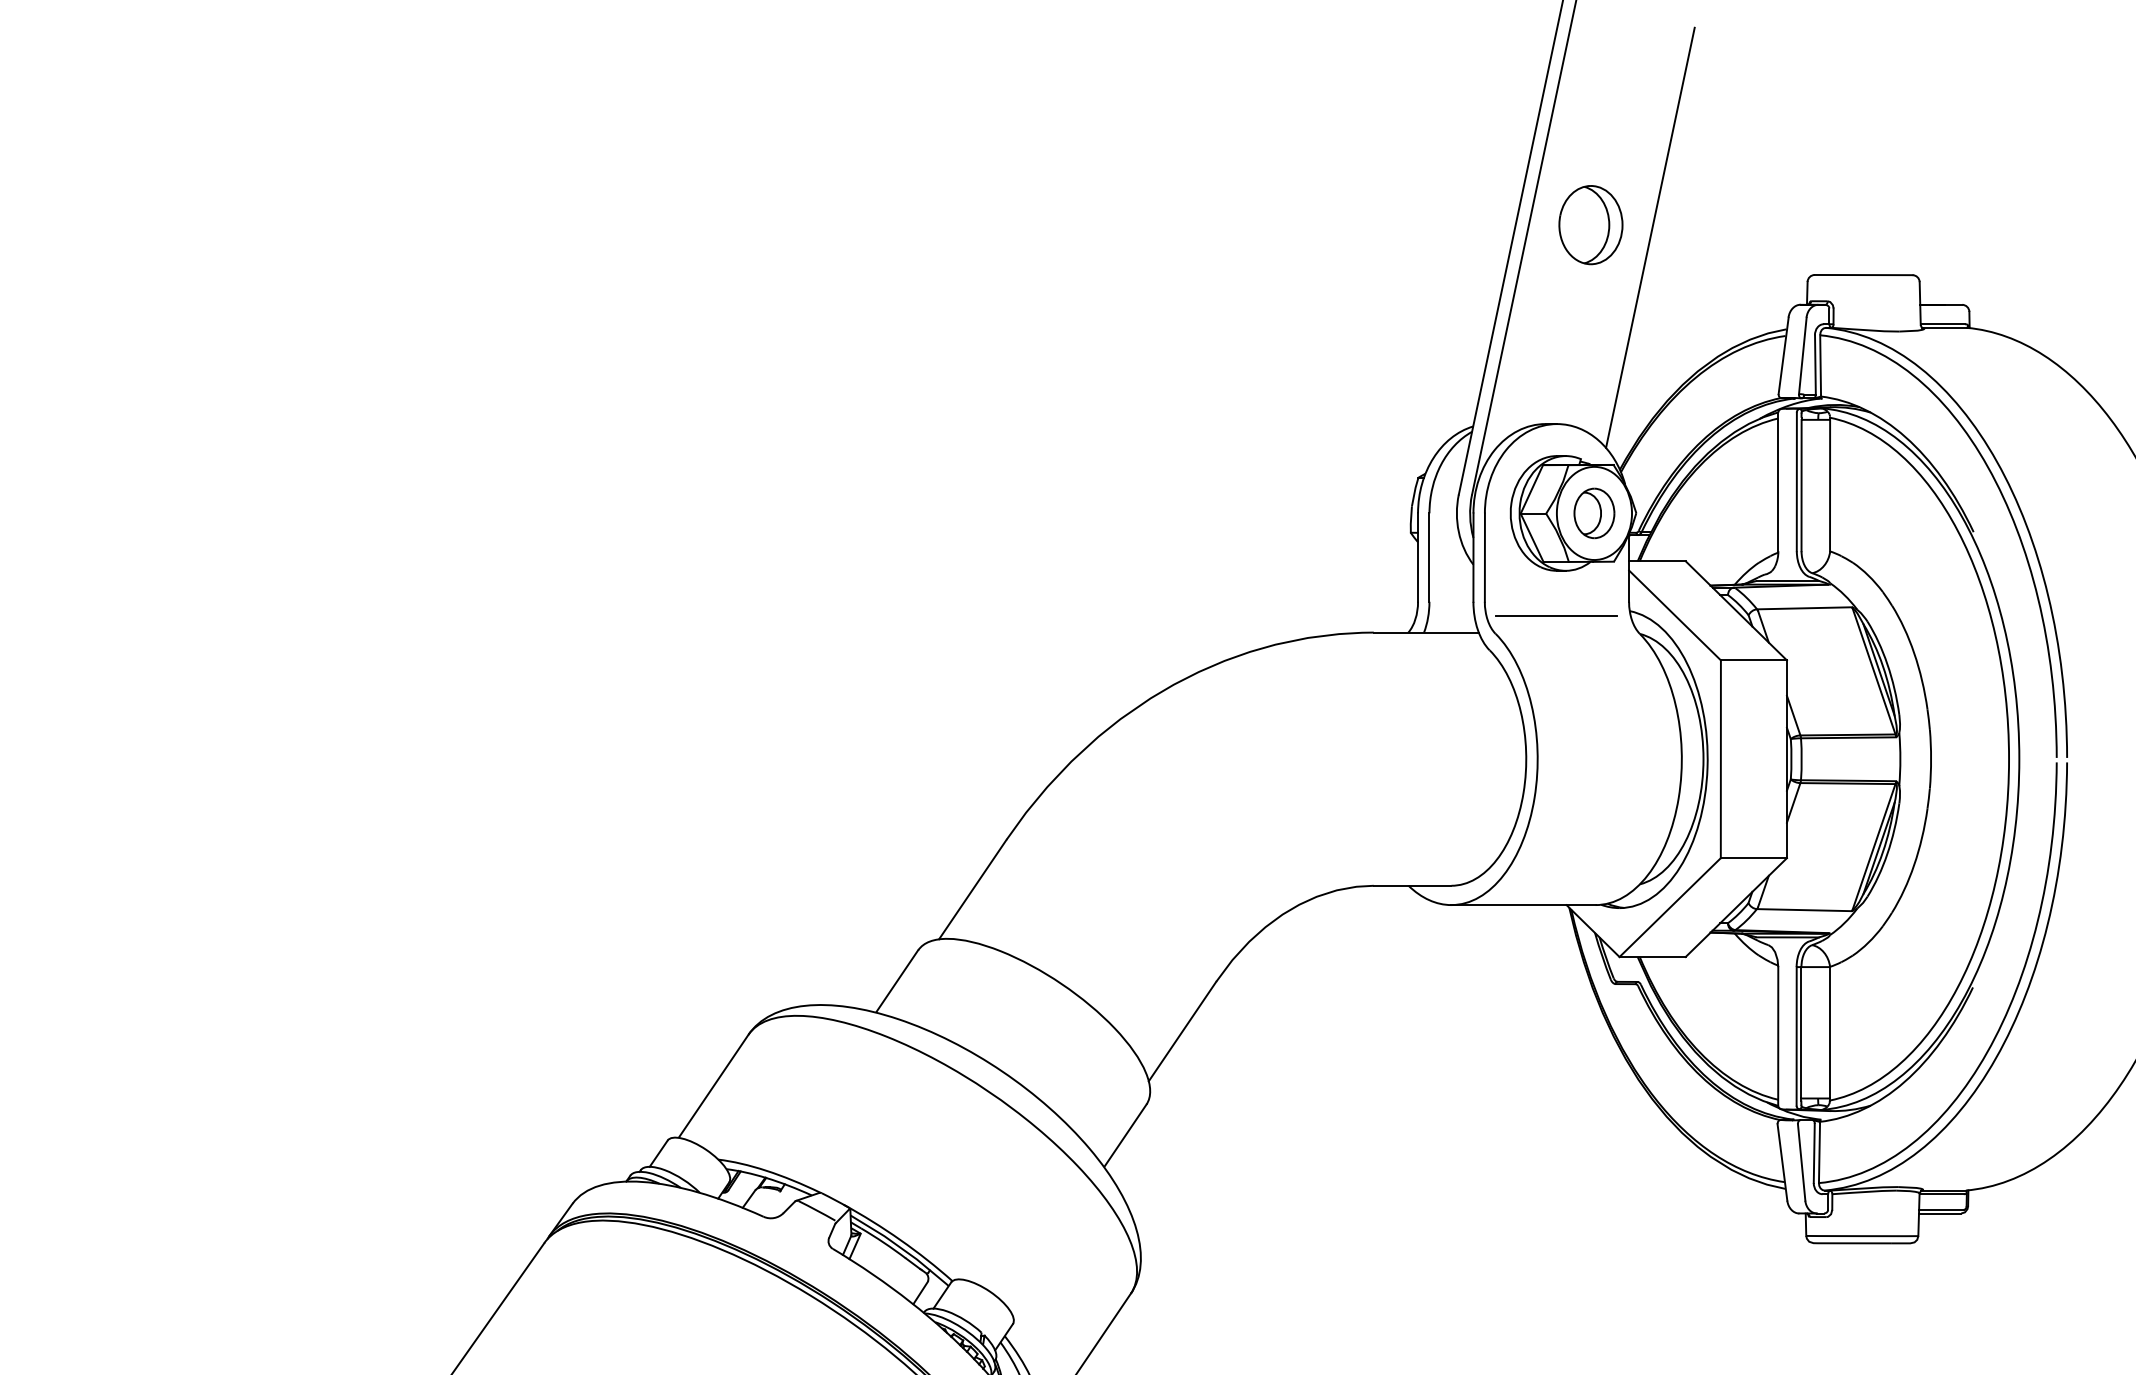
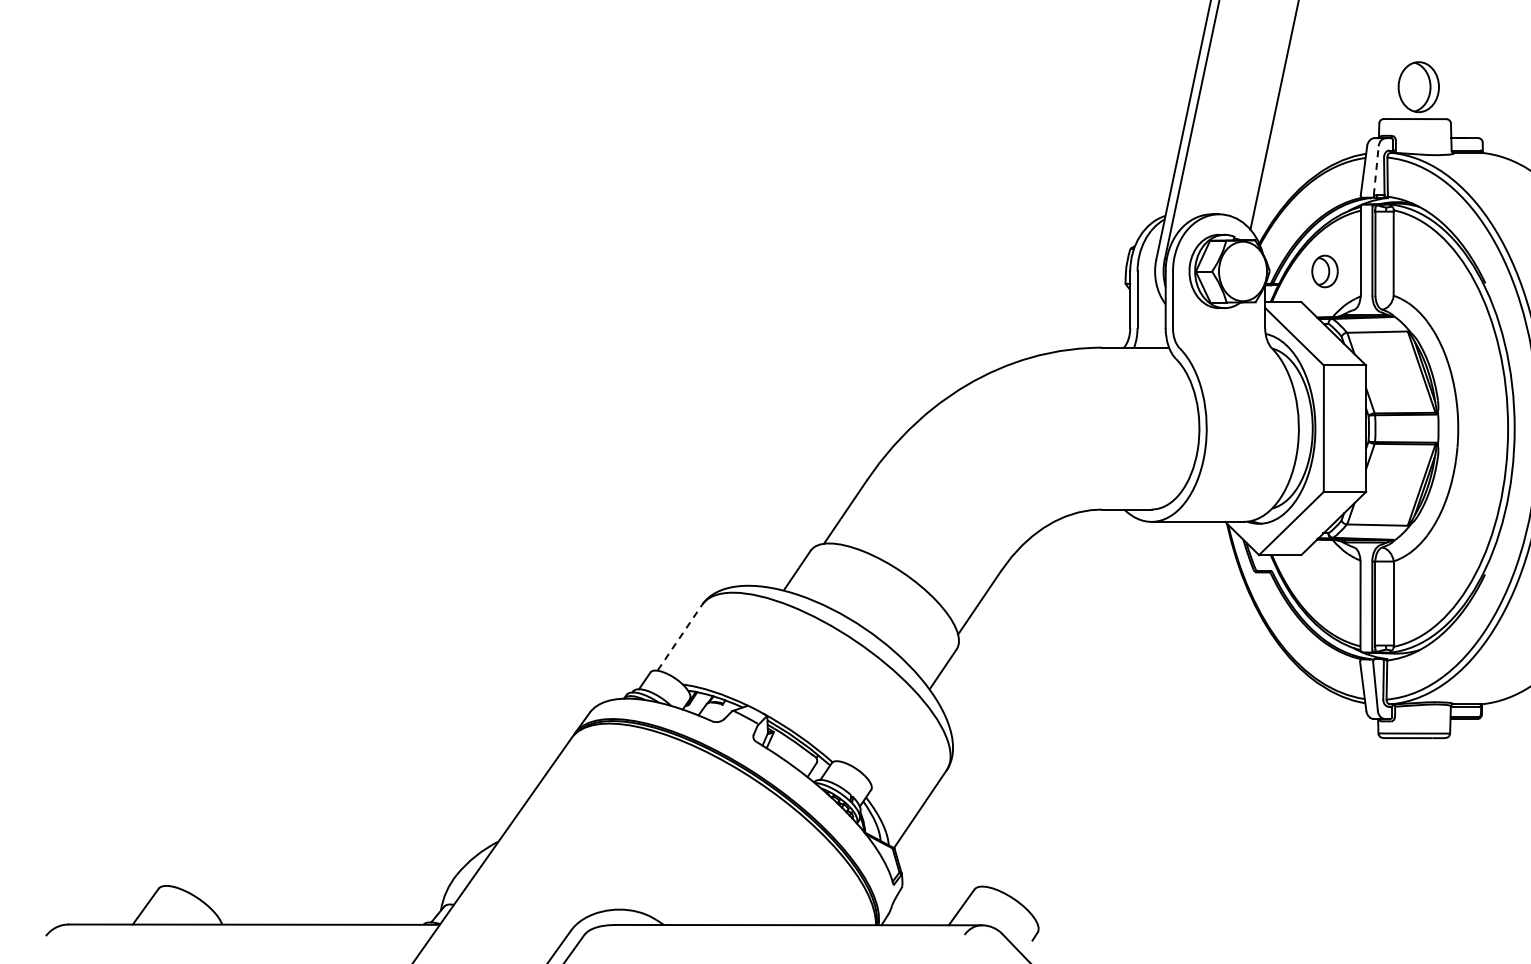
part: (1590, 224) -> (1418, 86), moved
line: (1803, 355) -> (1376, 170), solid -> dashed
part: (1593, 513) -> (1324, 271), moved
line: (1556, 616) -> (1218, 337), removed
line: (714, 1085) -> (680, 637), solid -> dashed

